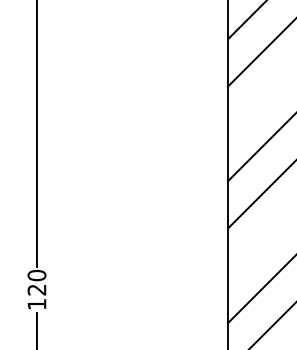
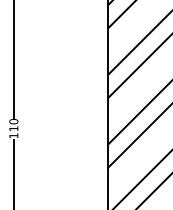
text: (36, 289) -> (13, 128), 120 -> 110

